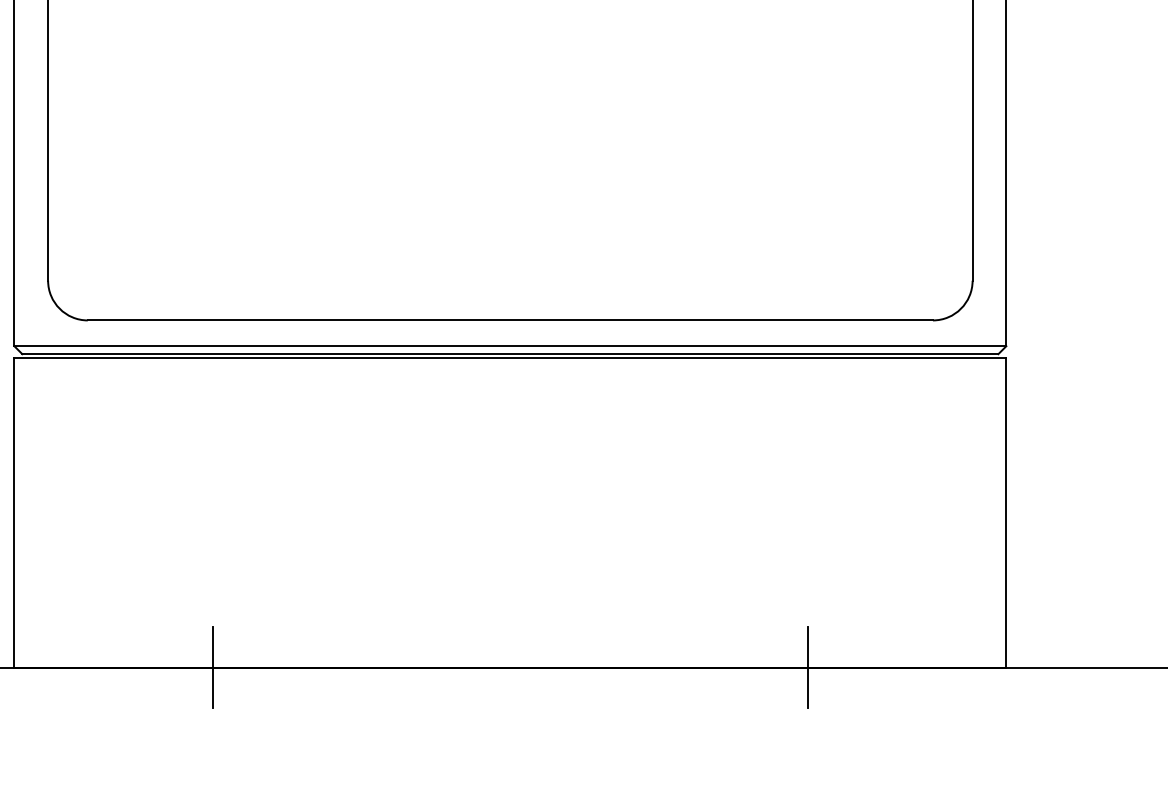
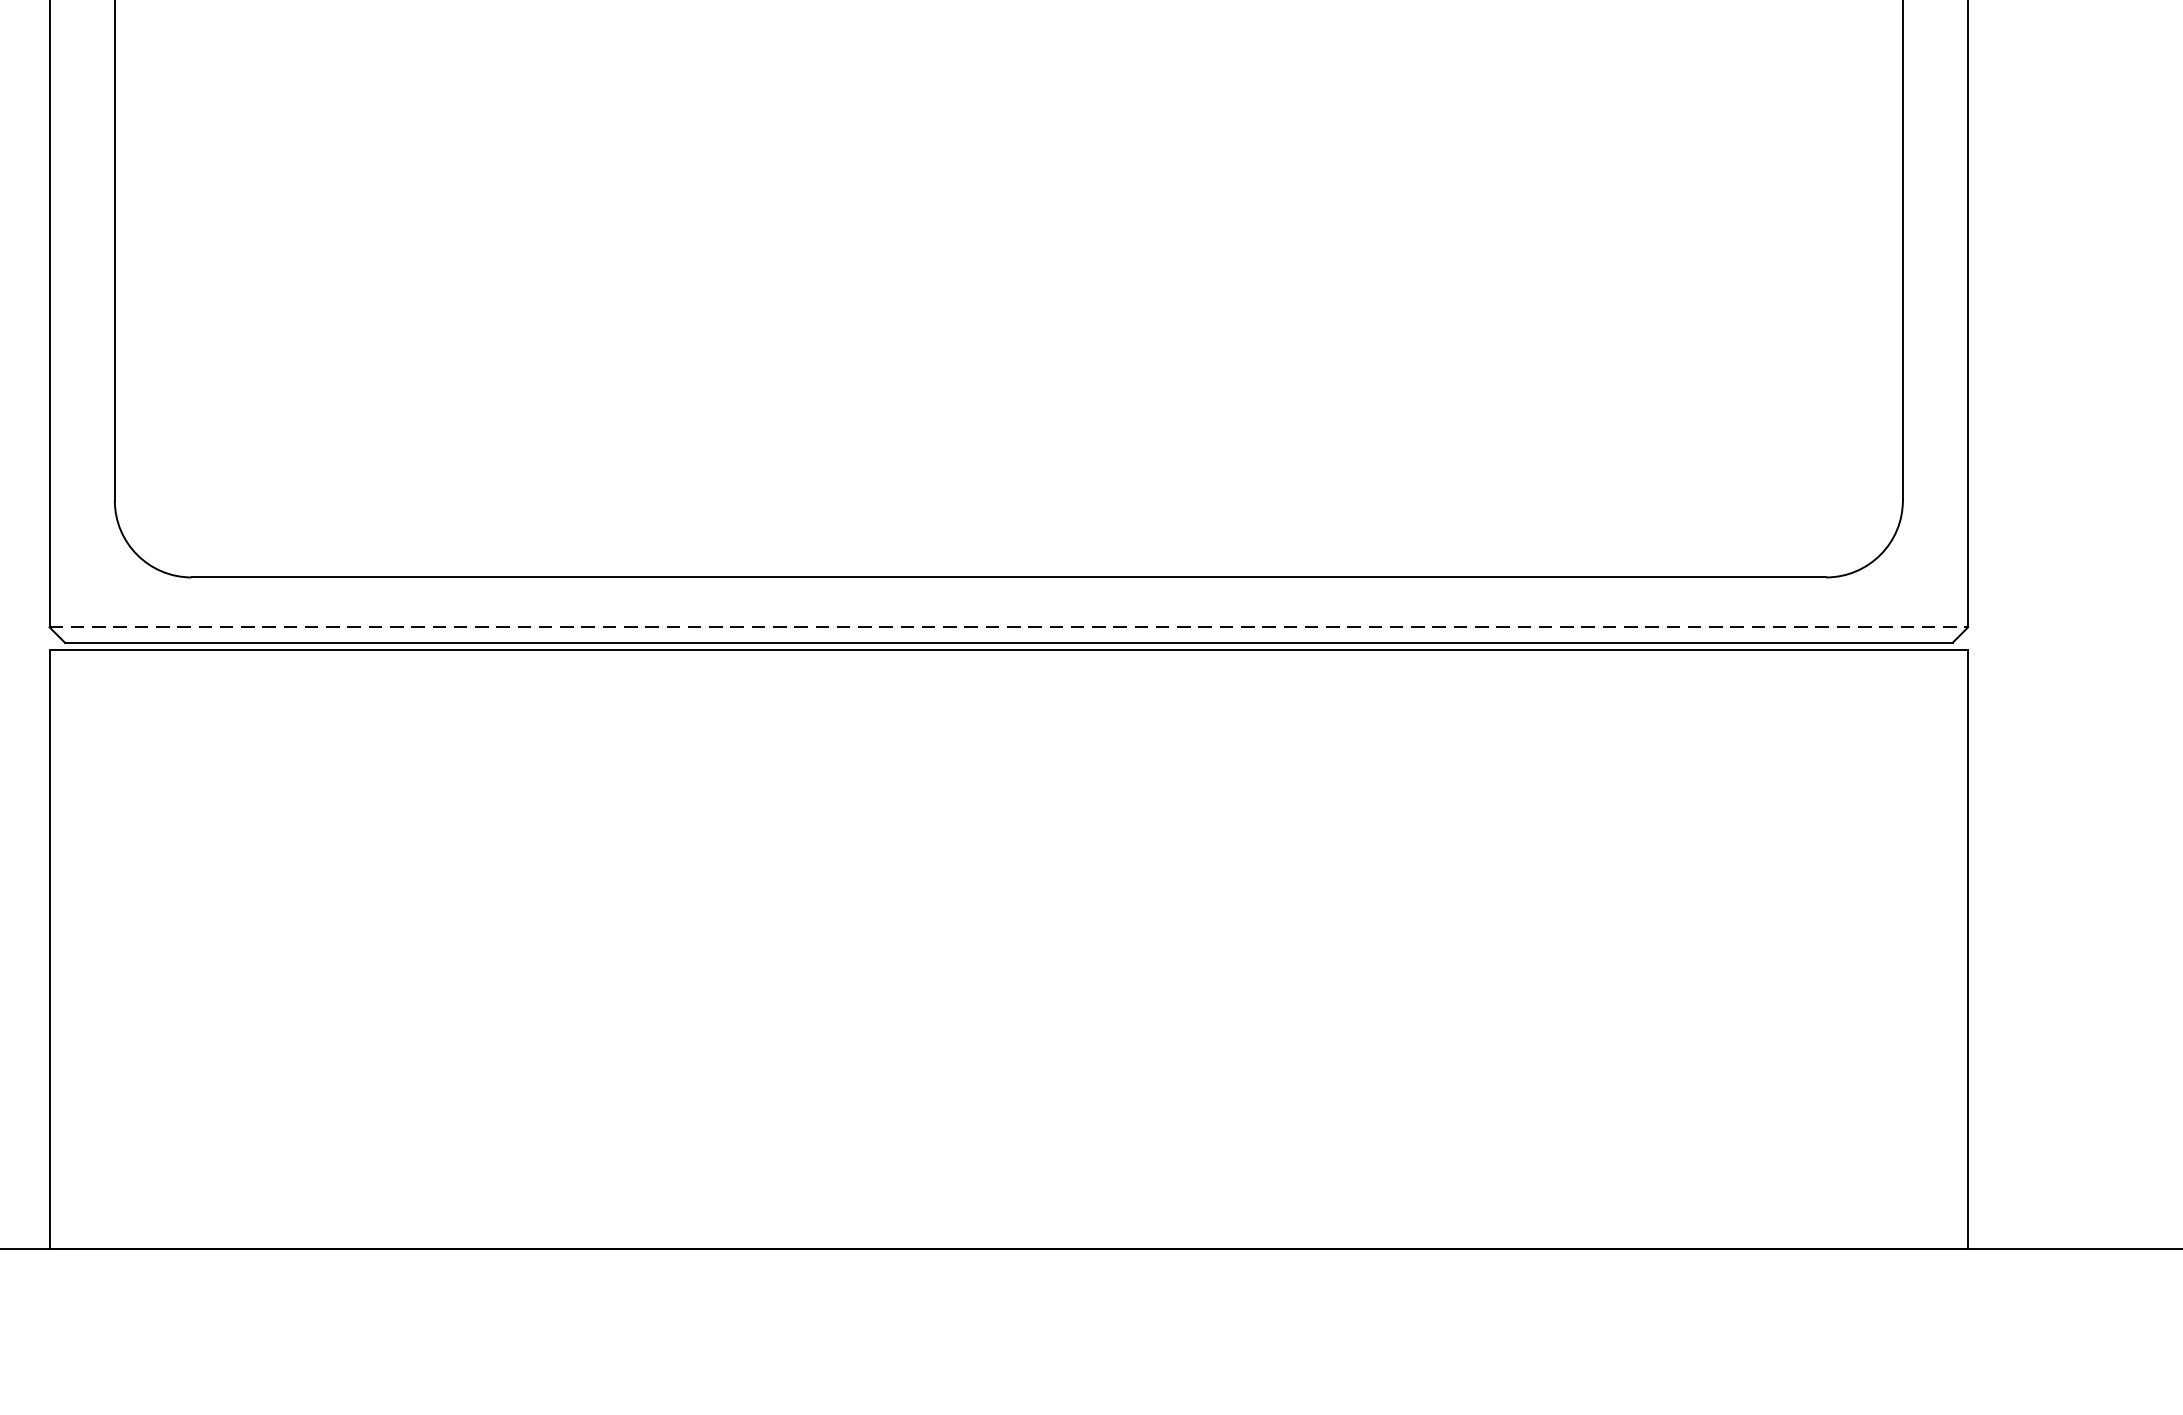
line: (510, 346) -> (1009, 627), solid -> dashed
line: (212, 667) -> (432, 1248), removed
line: (807, 667) -> (1583, 1248), removed

